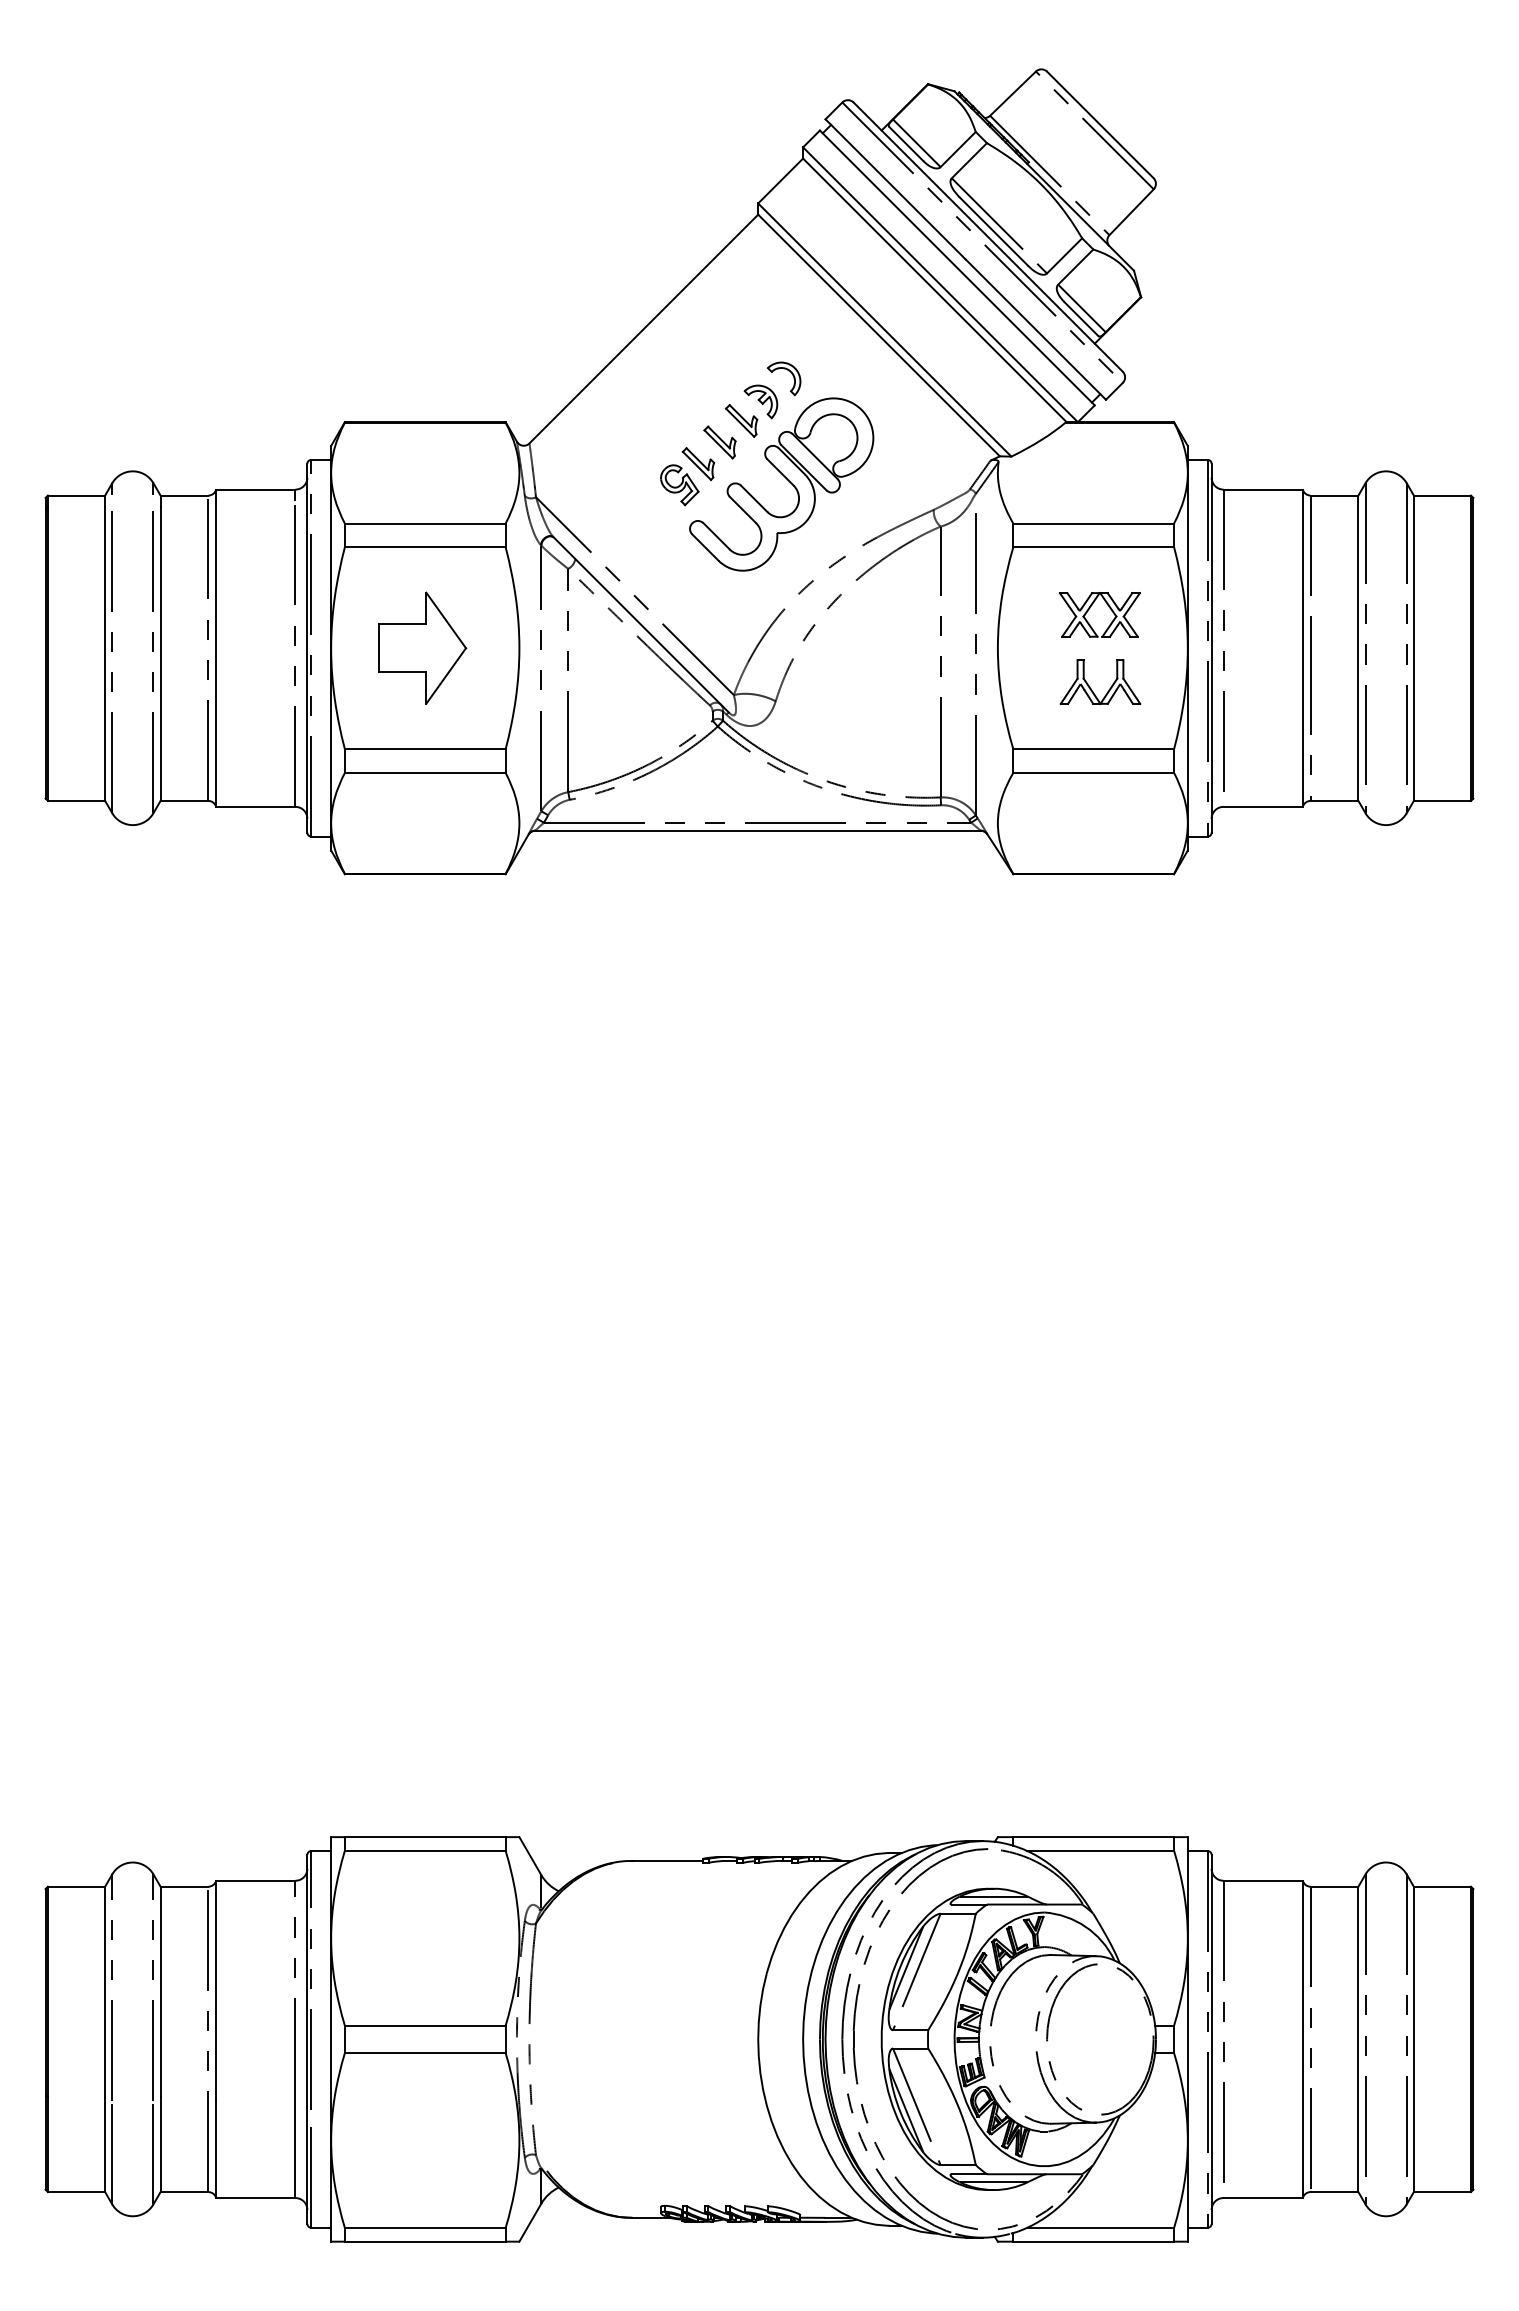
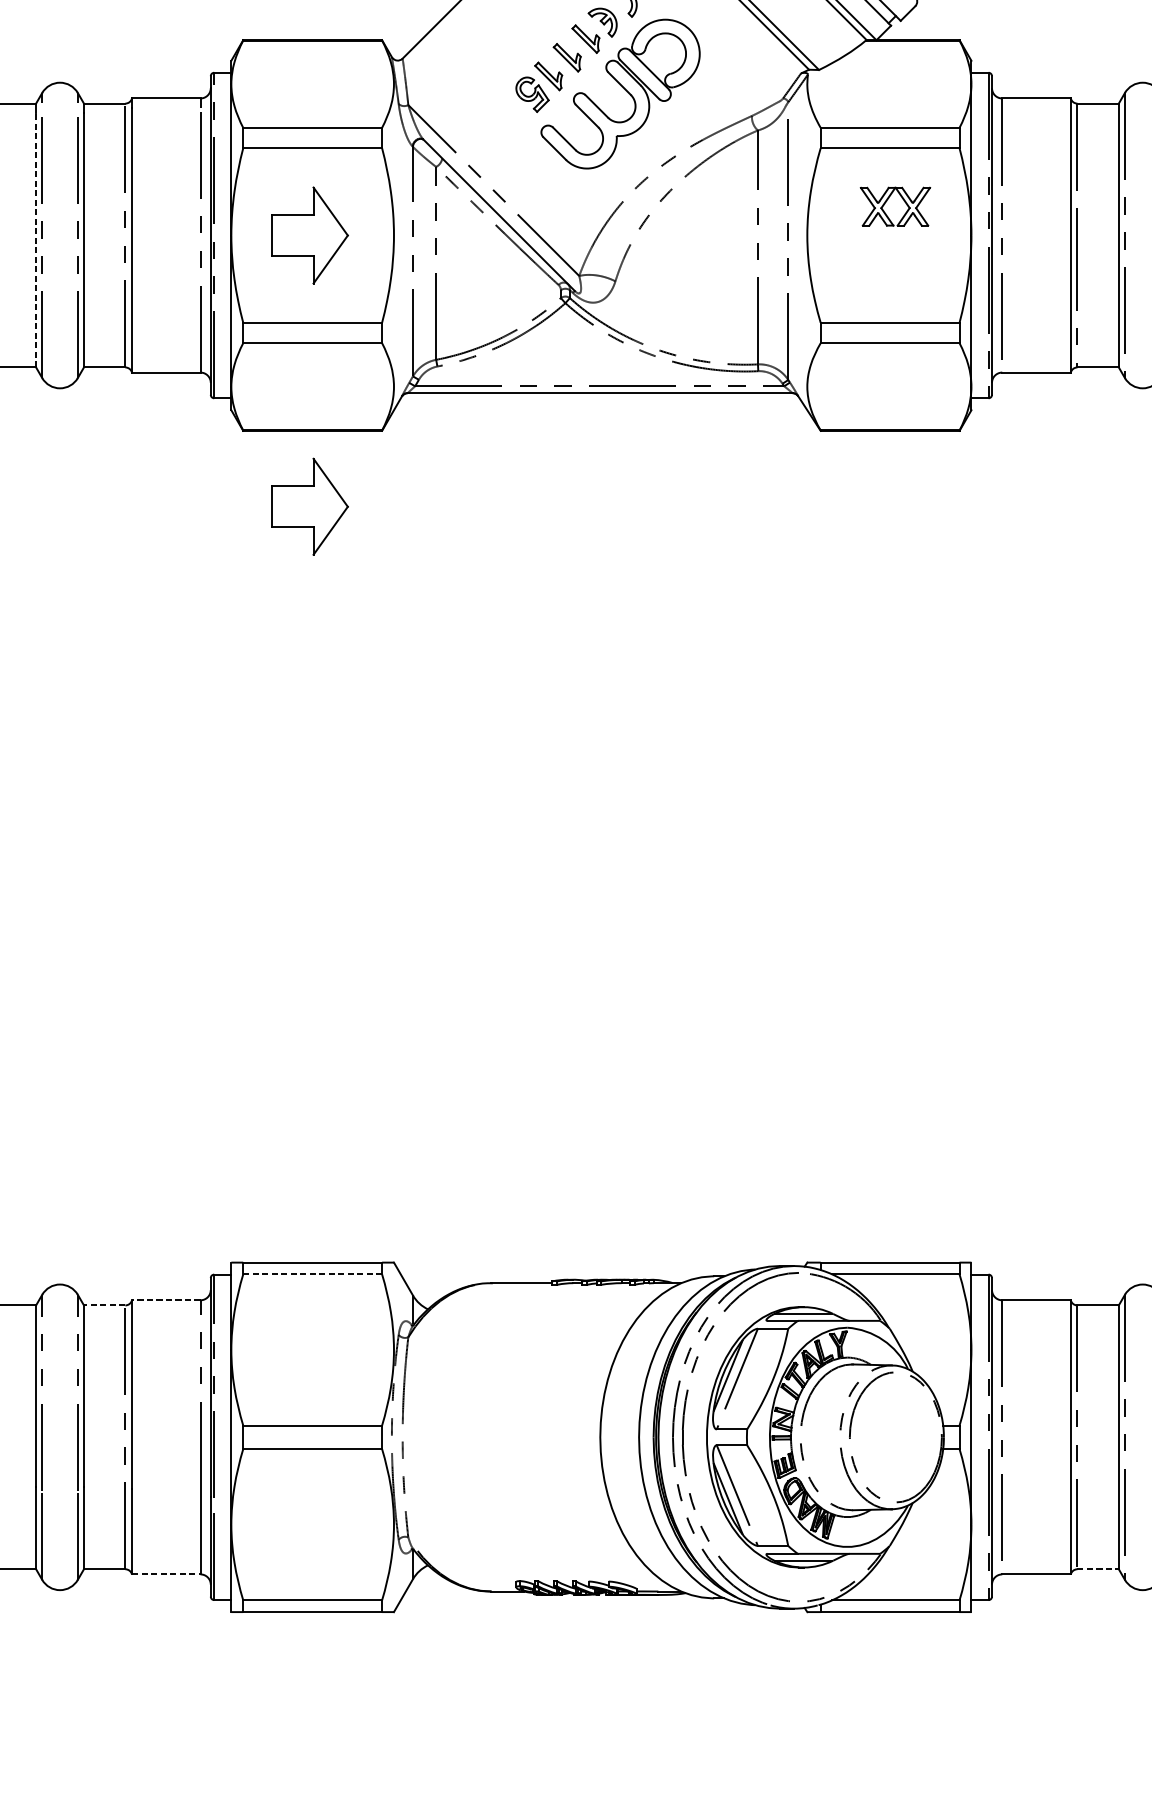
line: (105, 653) -> (36, 240), solid -> dashed
part: (1110, 686) -> (904, 268), removed
part: (422, 961) -> (310, 506), added
line: (425, 1850) -> (312, 1274), solid -> dashed
line: (255, 1880) -> (166, 1300), solid -> dashed
line: (184, 1886) -> (104, 1305), solid -> dashed
line: (1334, 2192) -> (1098, 1569), solid -> dashed
line: (255, 2198) -> (166, 1574), solid -> dashed

